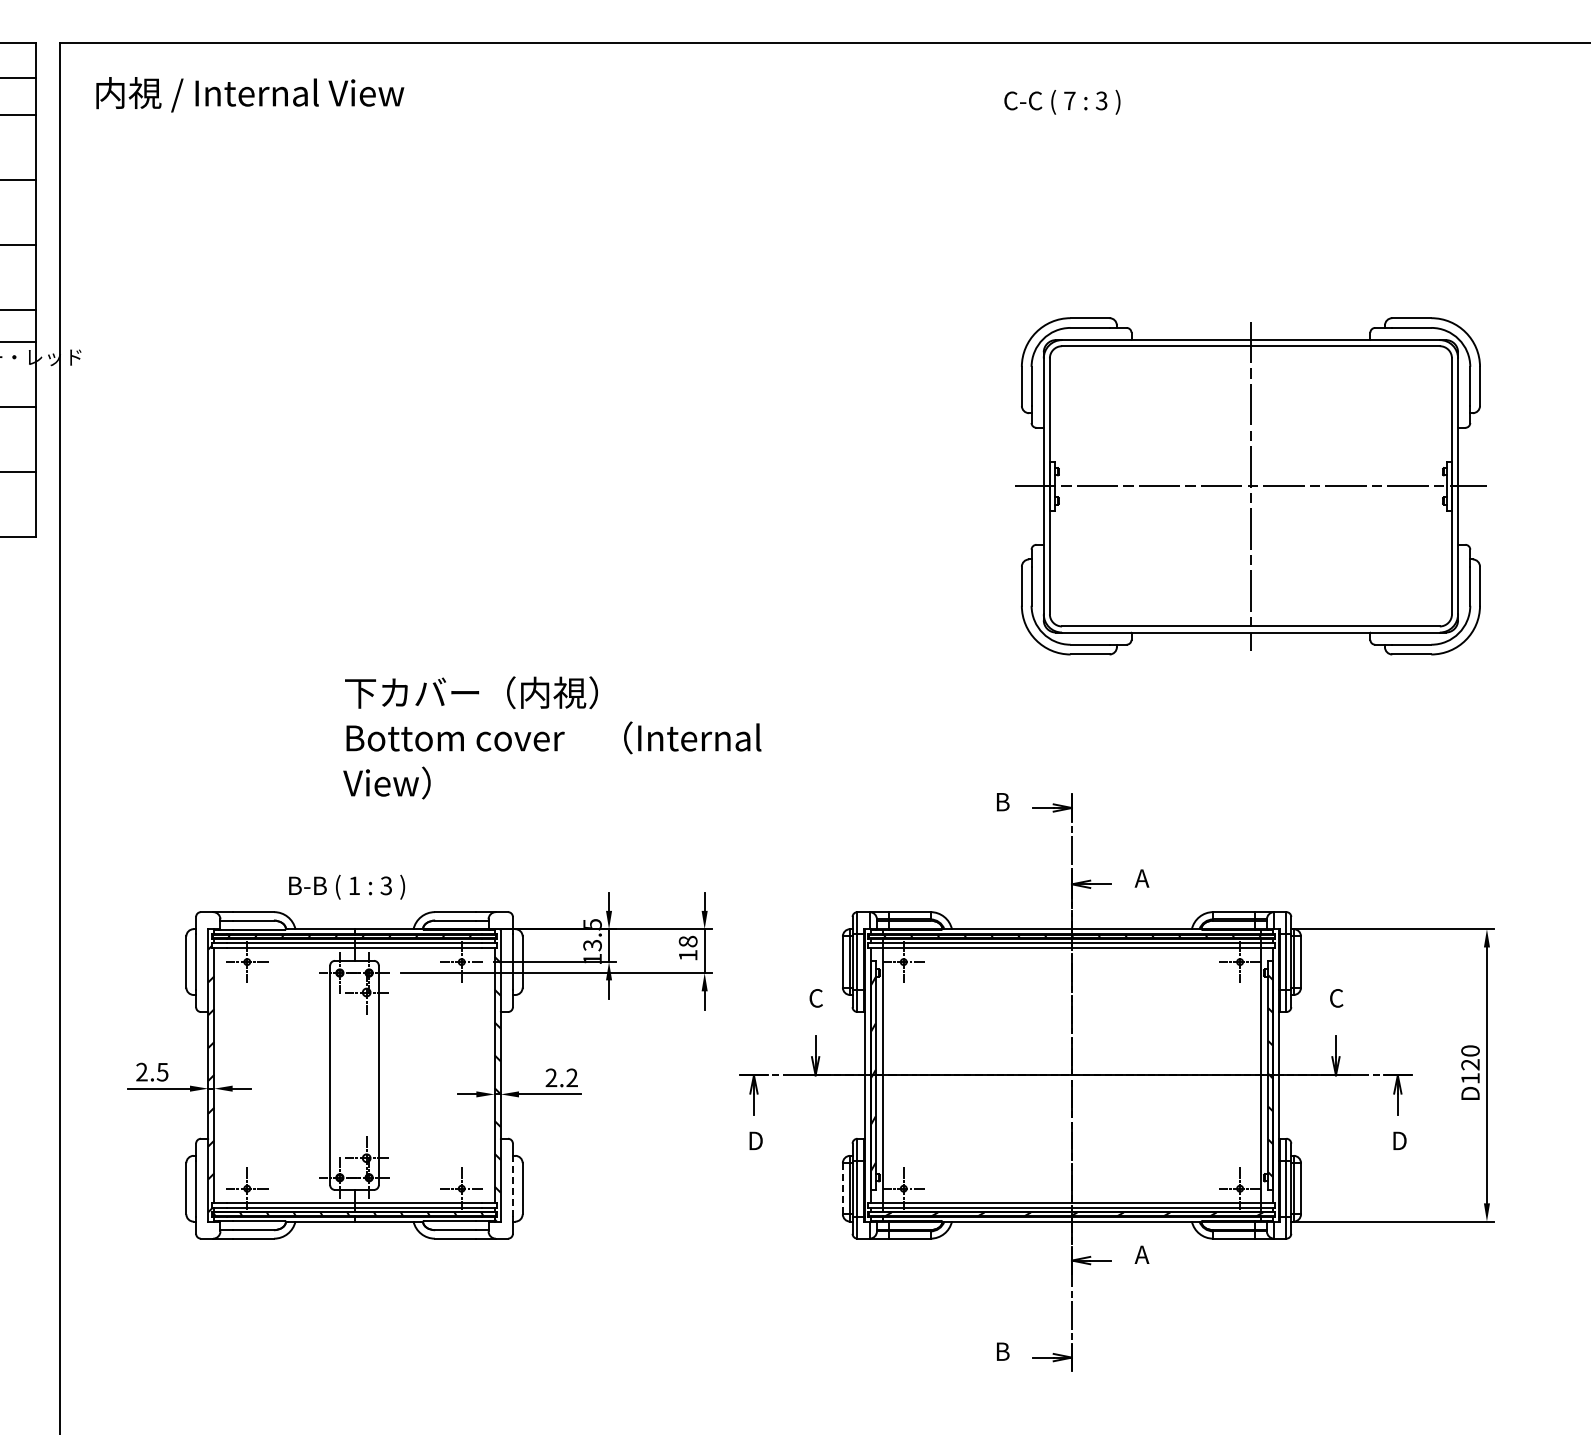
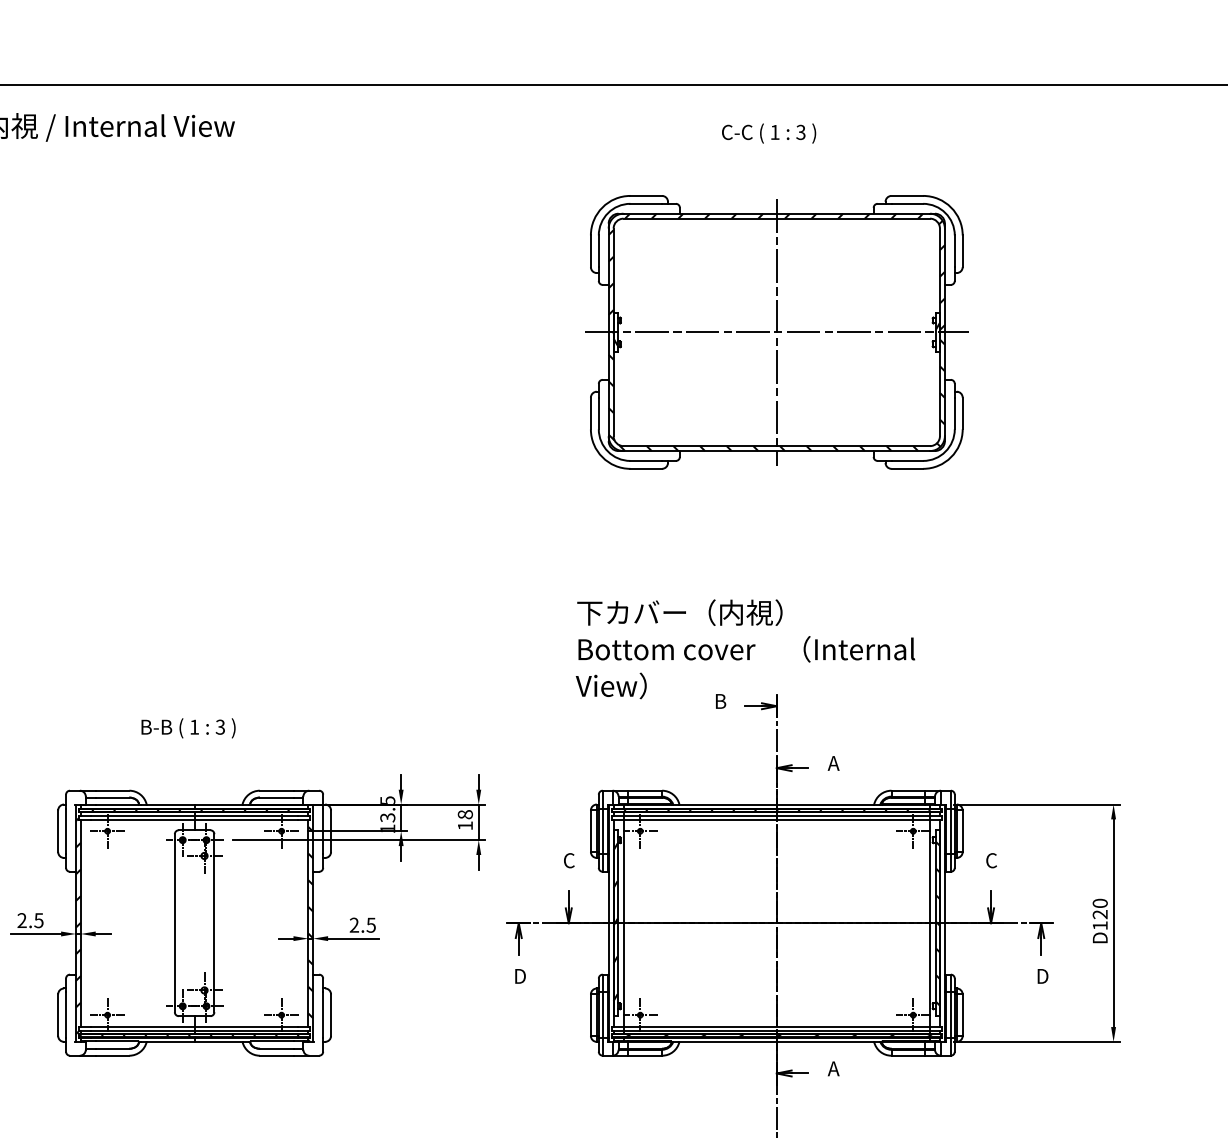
text: (1069, 100) -> (774, 132), 7 -> 1
part: (1250, 486) -> (776, 332), moved
text: (552, 737) -> (745, 649), moved
text: (347, 886) -> (188, 727), moved
text: (571, 1077) -> (370, 924), 2.2 -> 2.5
line: (512, 1188) -> (322, 1015), dashed -> solid
line: (842, 1188) -> (590, 1015), dashed -> solid

